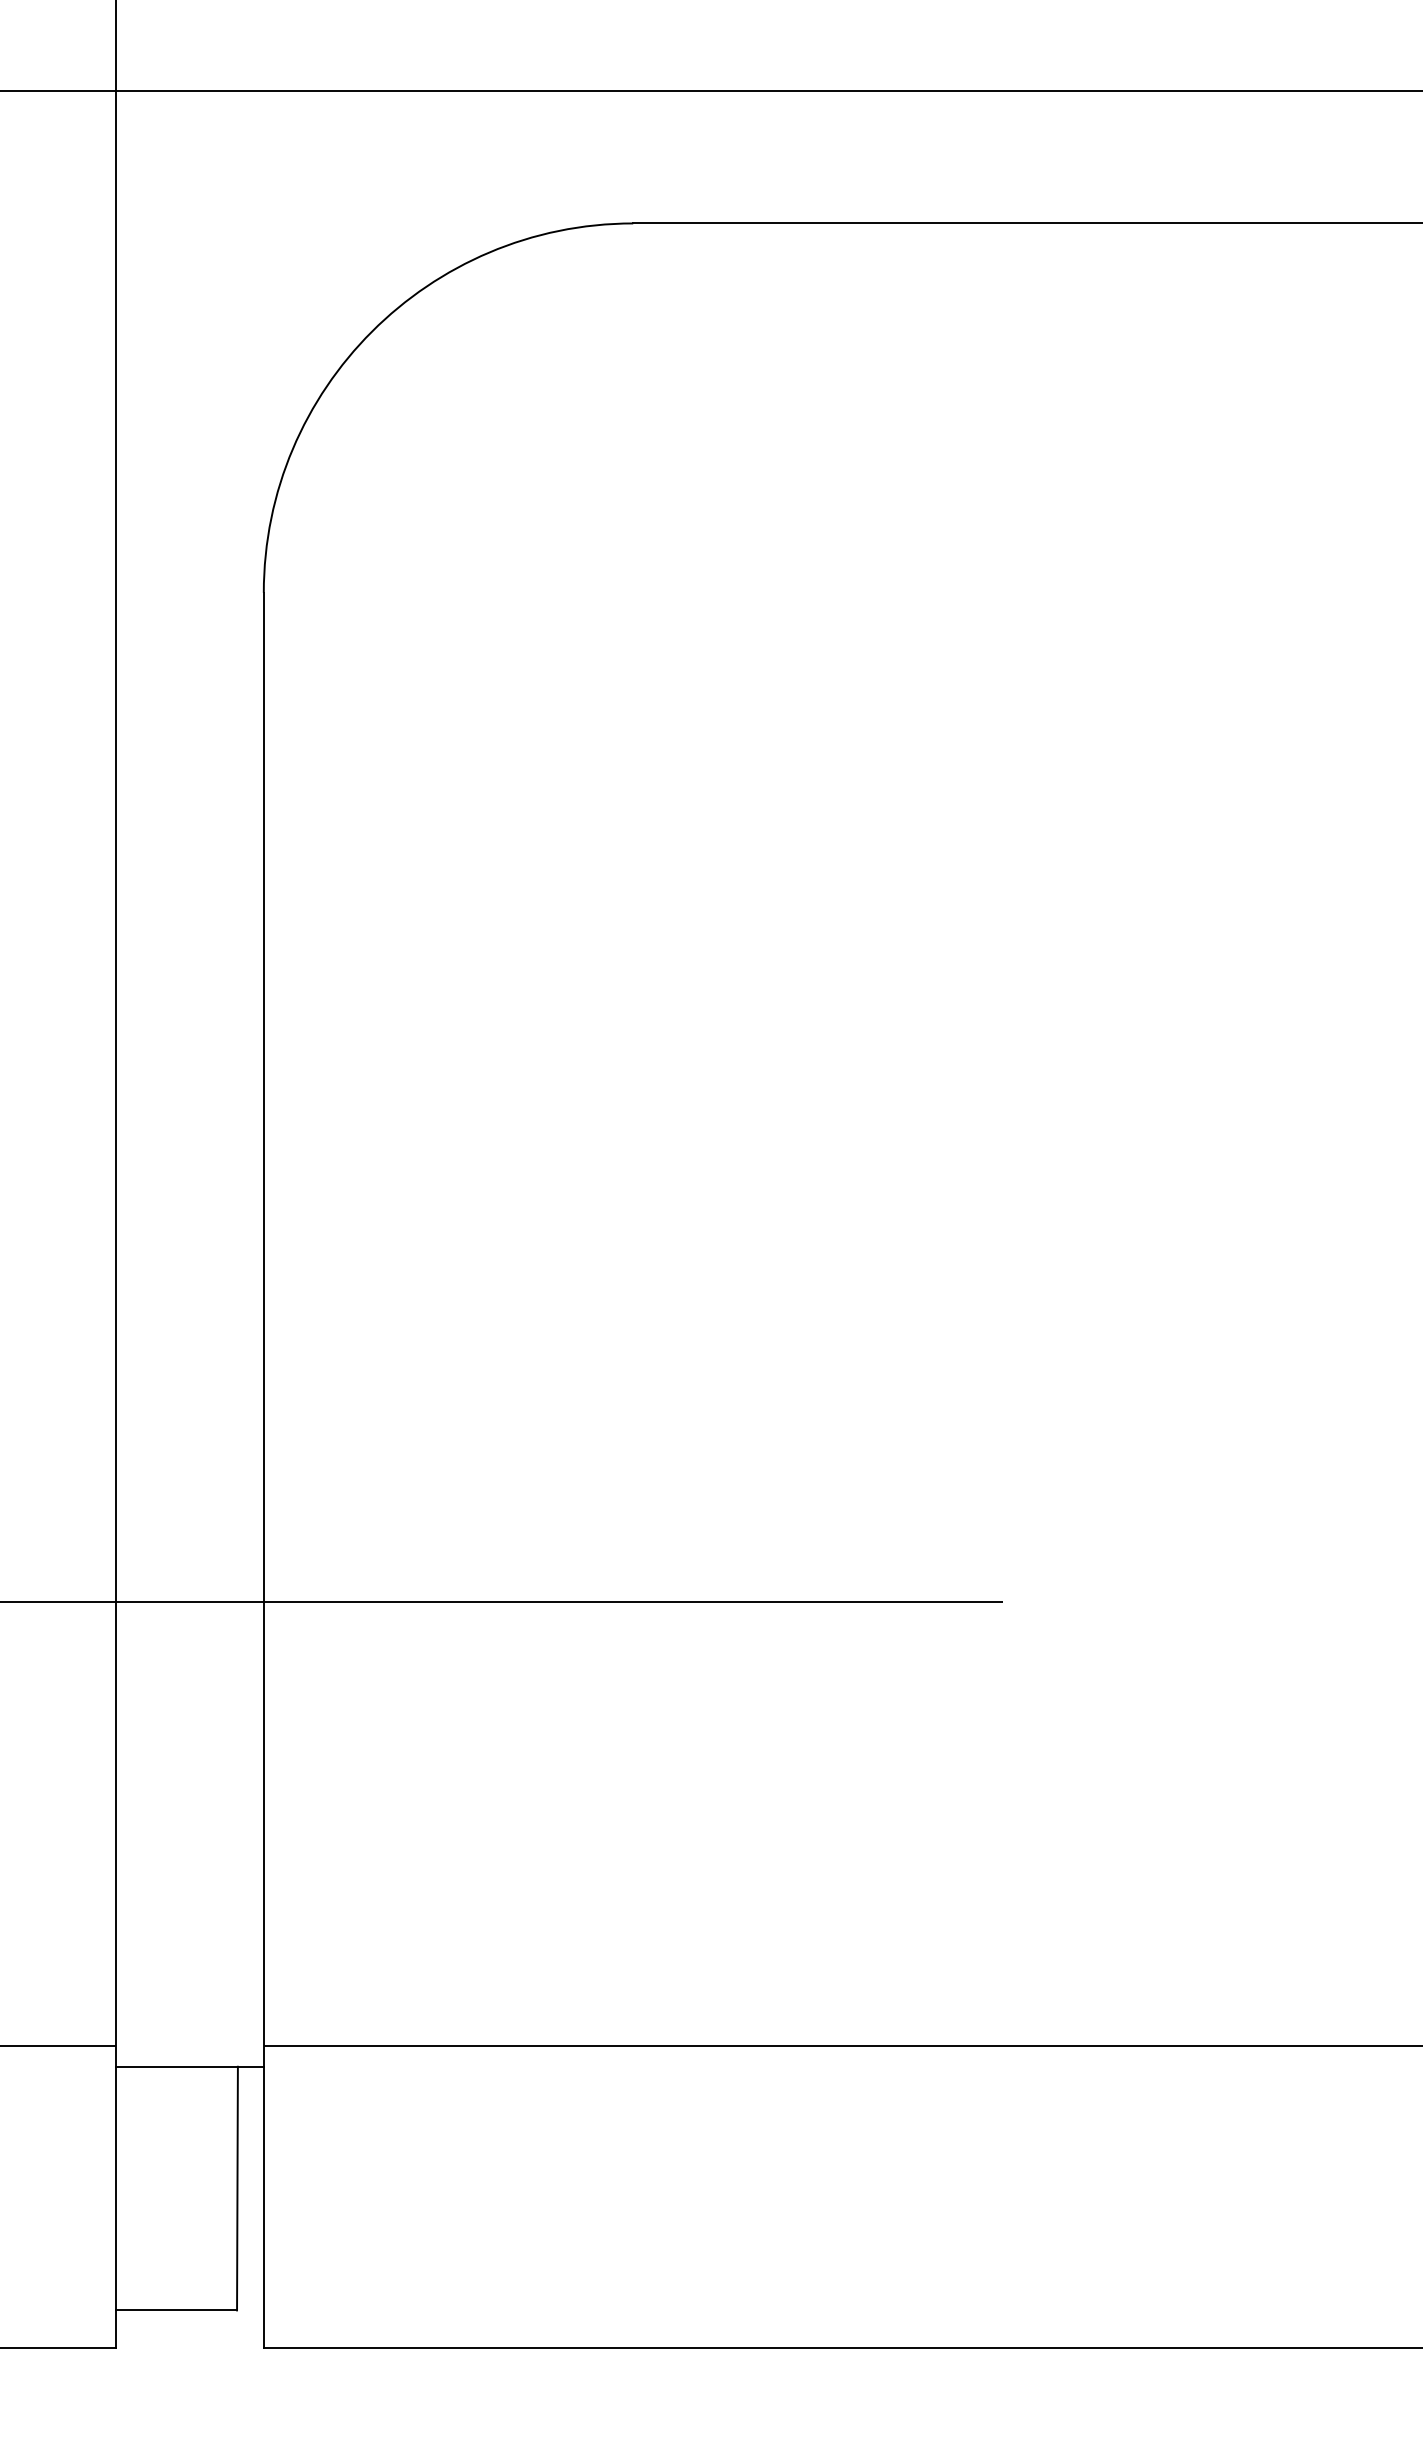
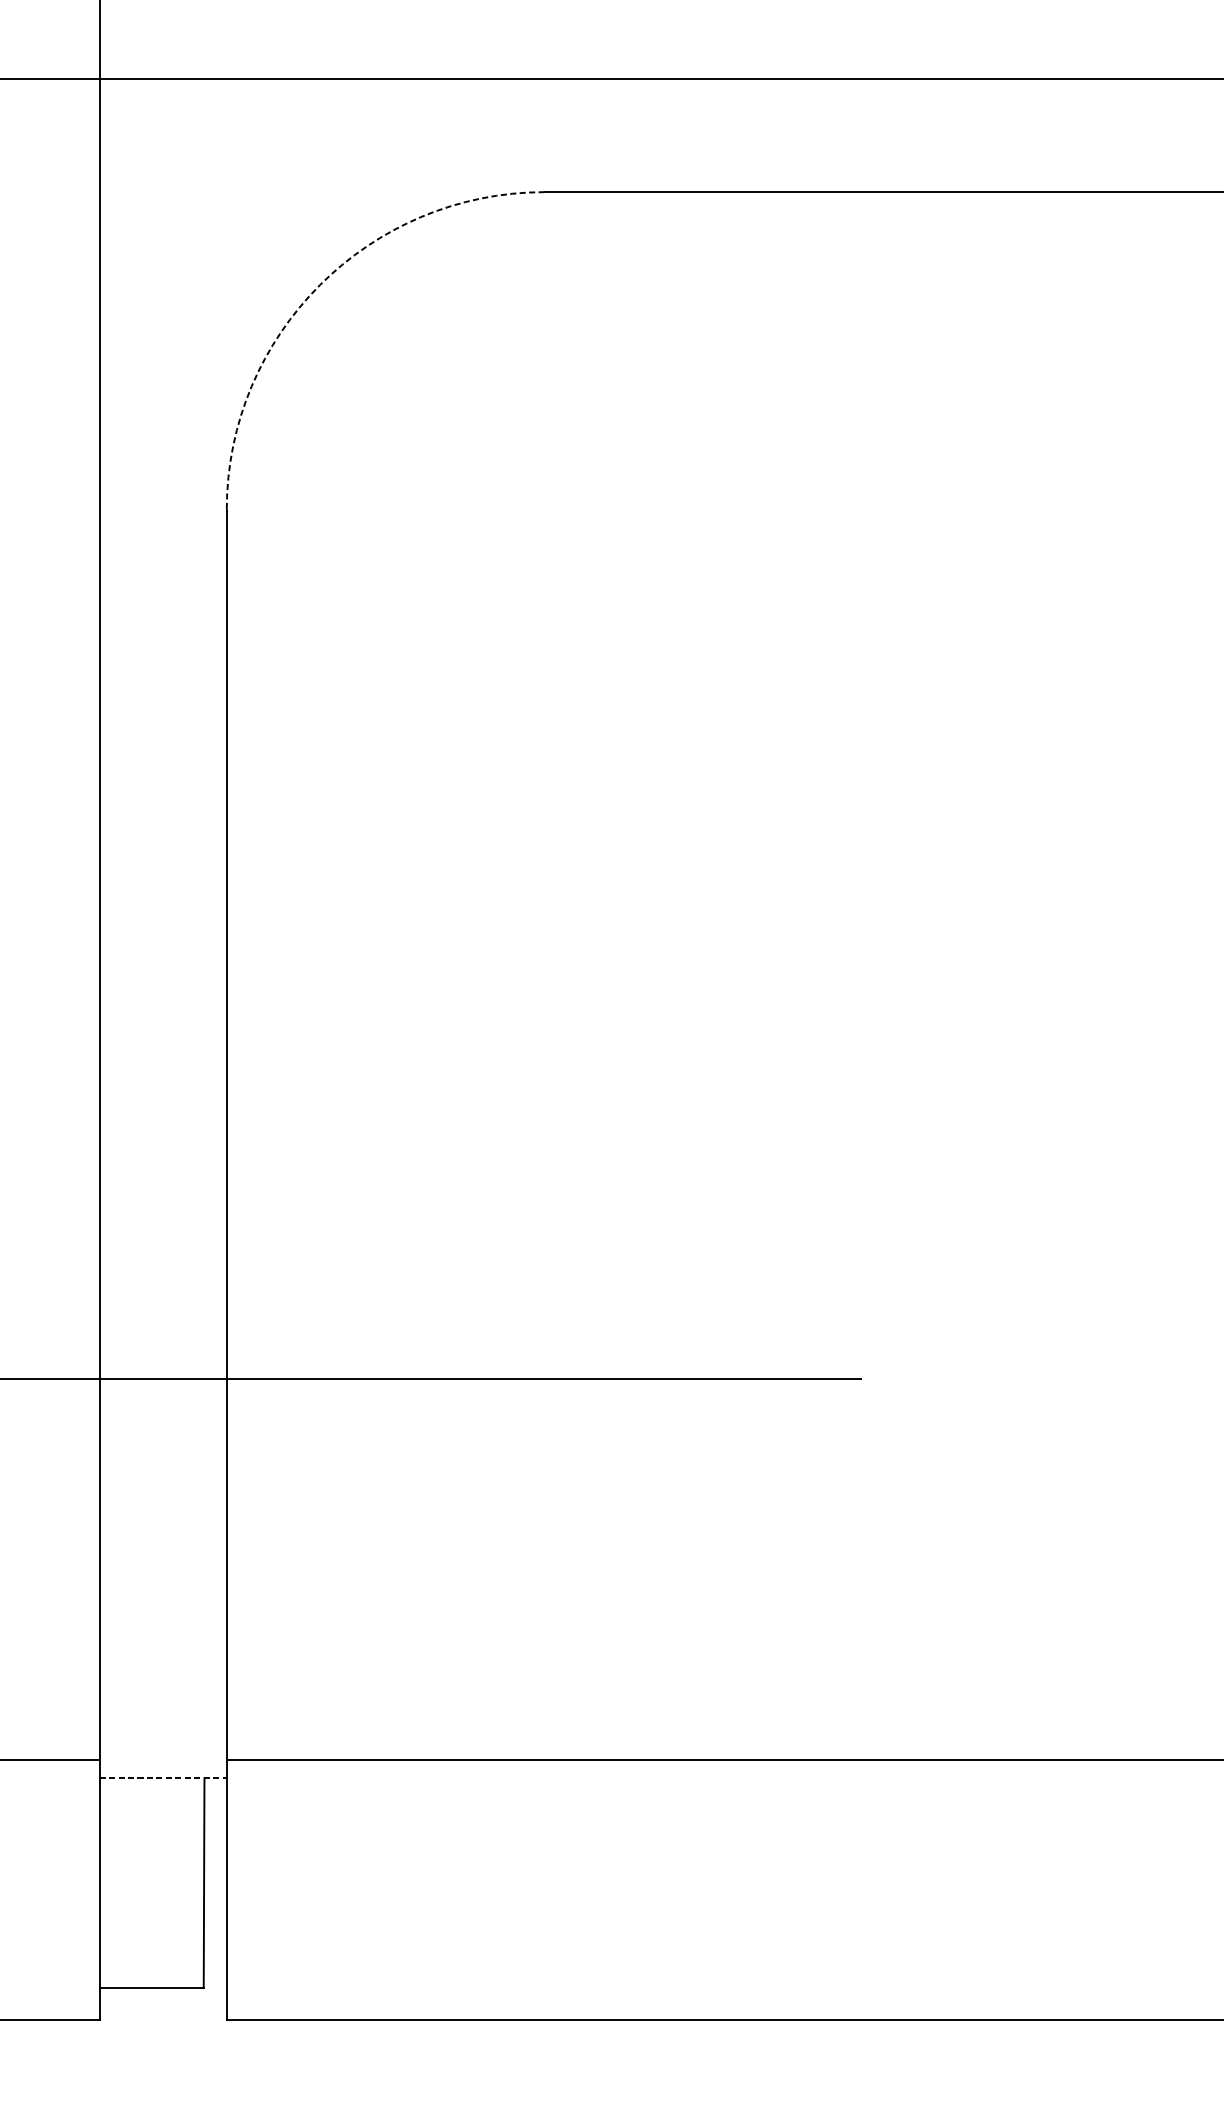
arc: (372, 331) -> (320, 285), solid -> dashed
line: (189, 2066) -> (162, 1778), solid -> dashed

